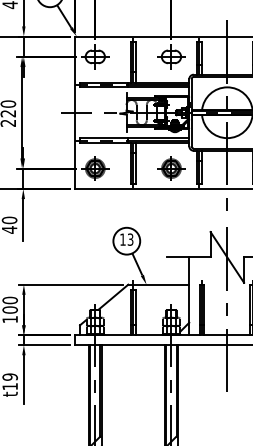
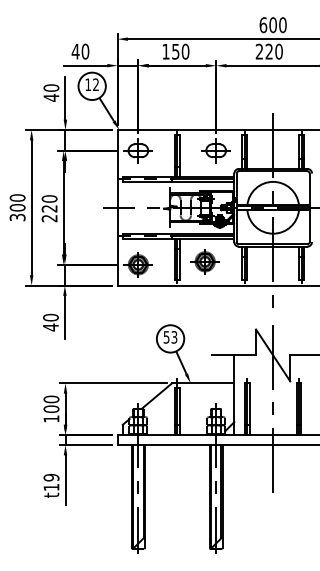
part: (170, 168) -> (204, 261), moved
text: (122, 239) -> (166, 337), 13 -> 53

